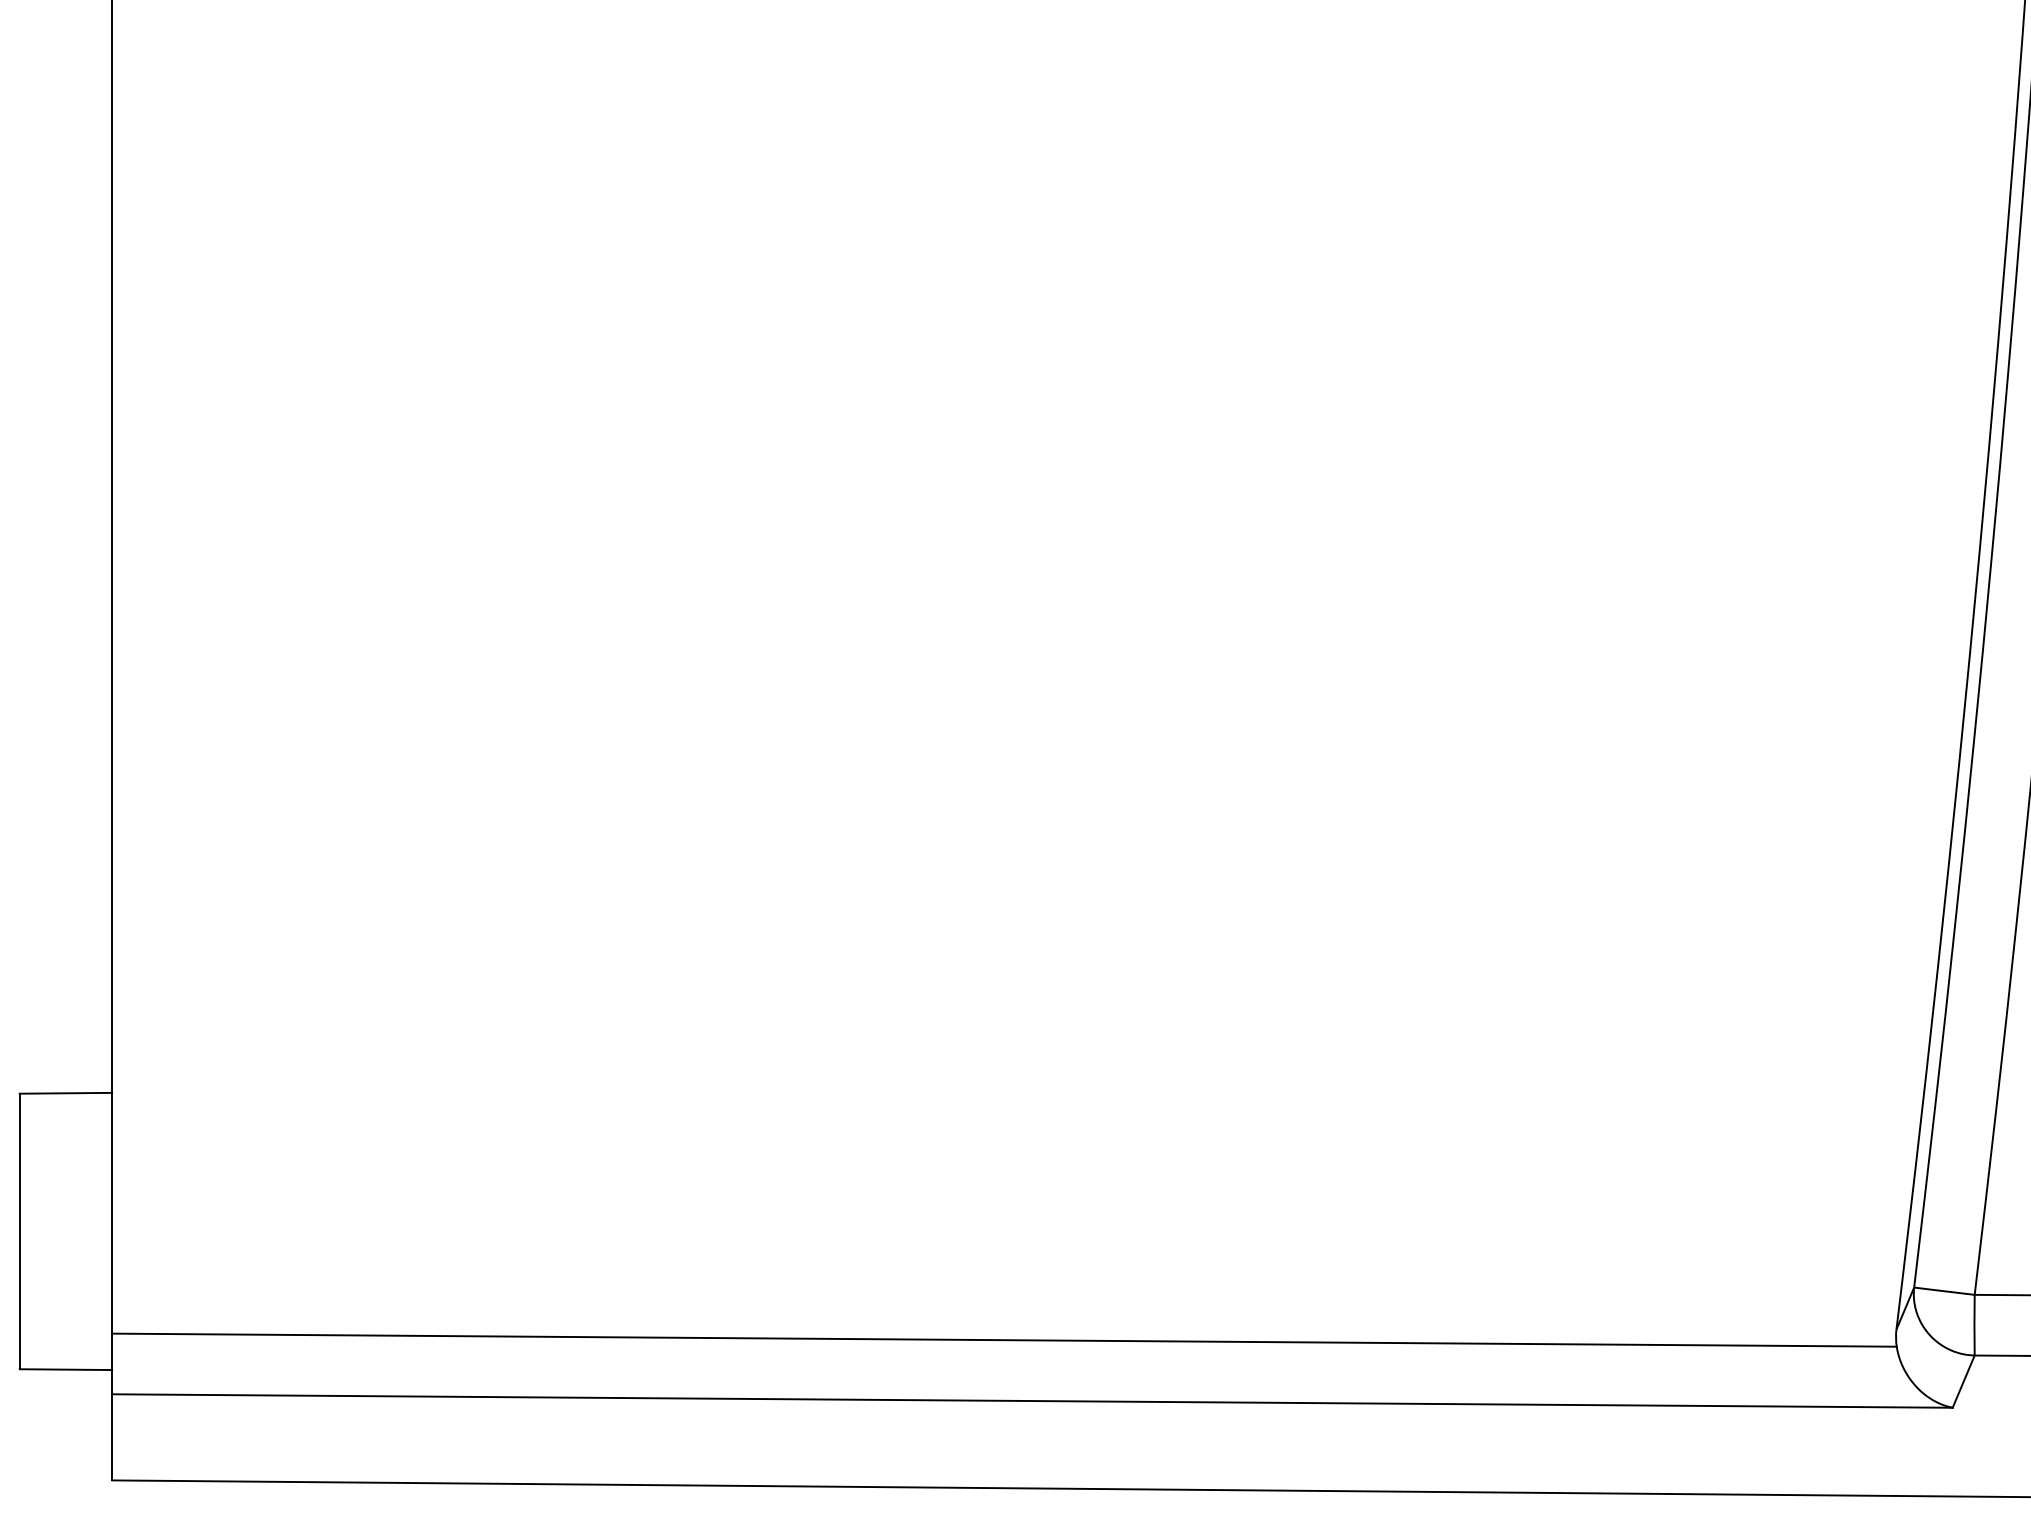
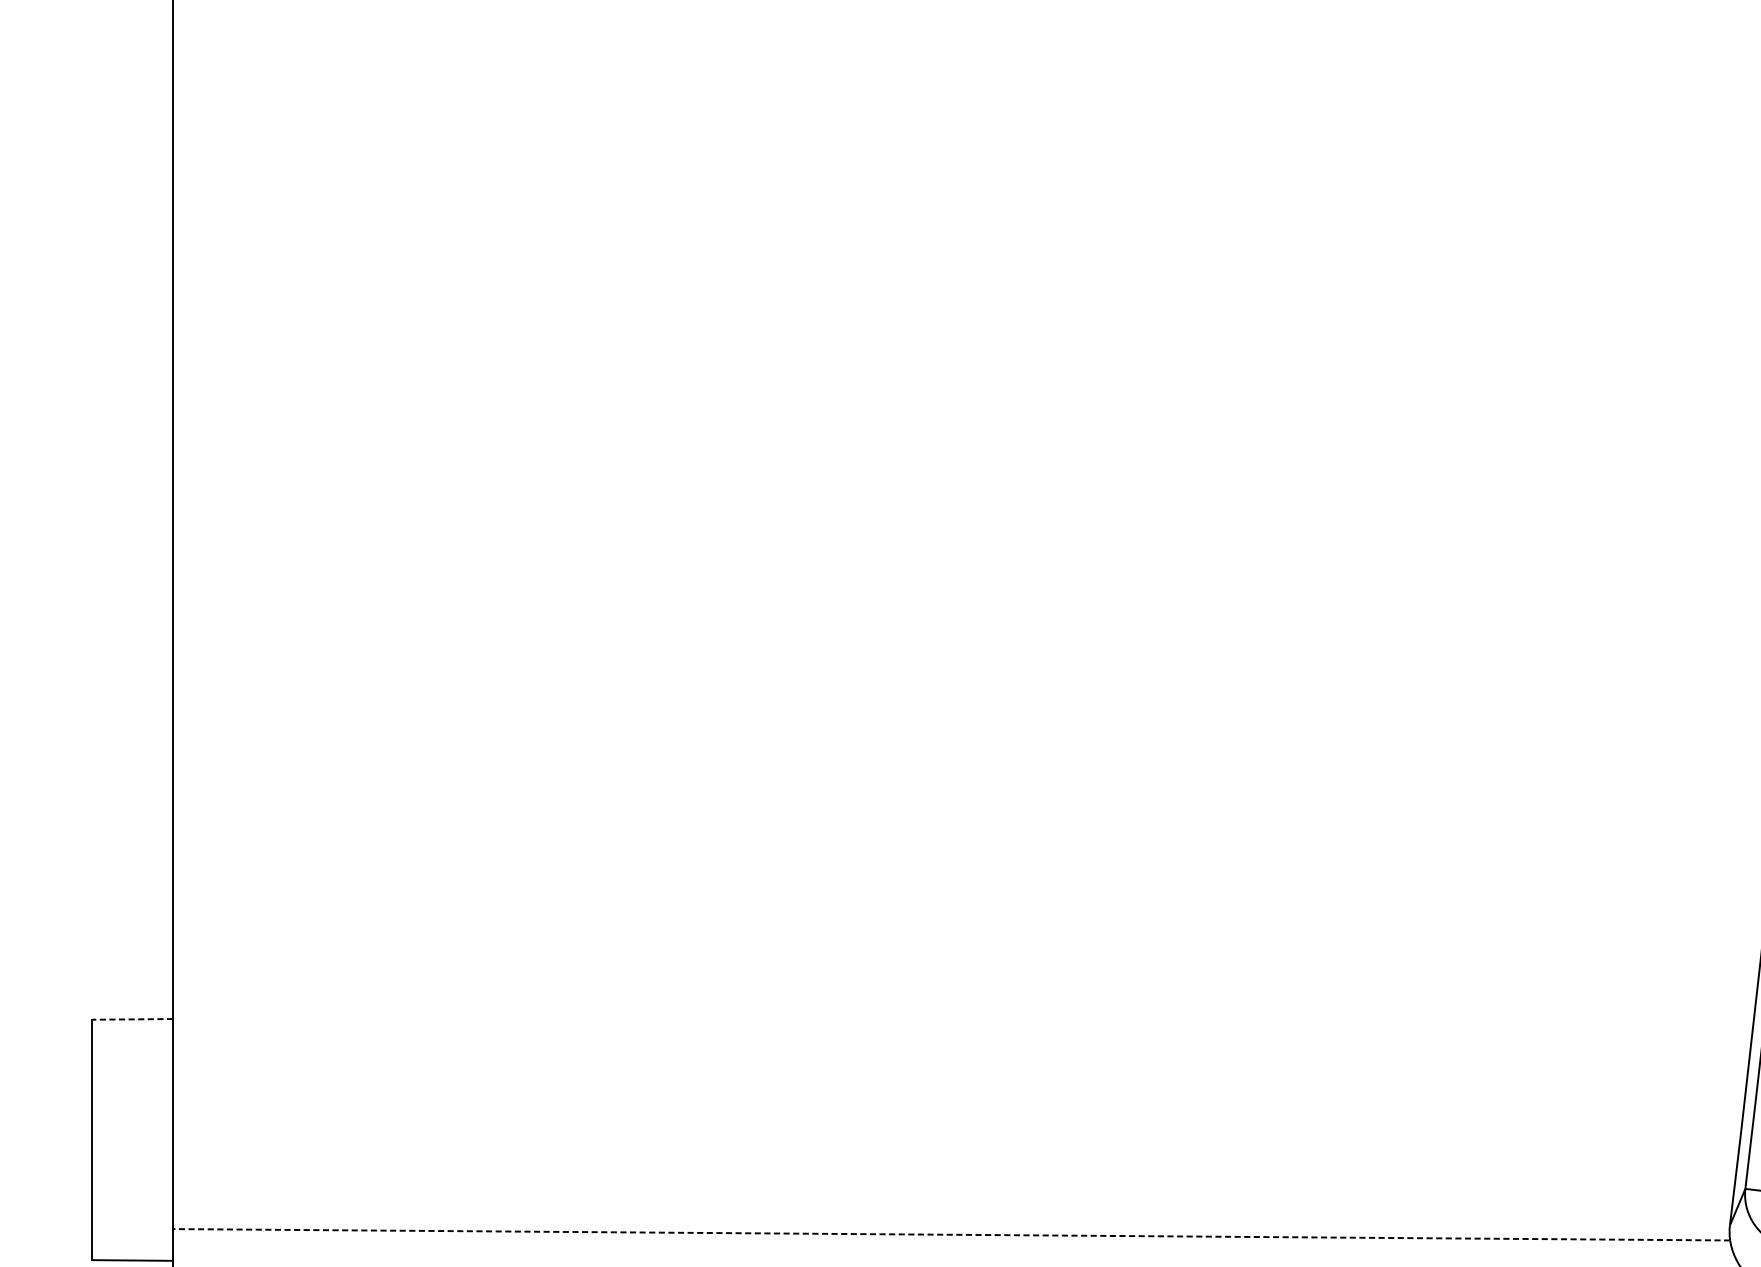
line: (65, 1093) -> (132, 1019), solid -> dashed
line: (1003, 1340) -> (950, 1235), solid -> dashed

